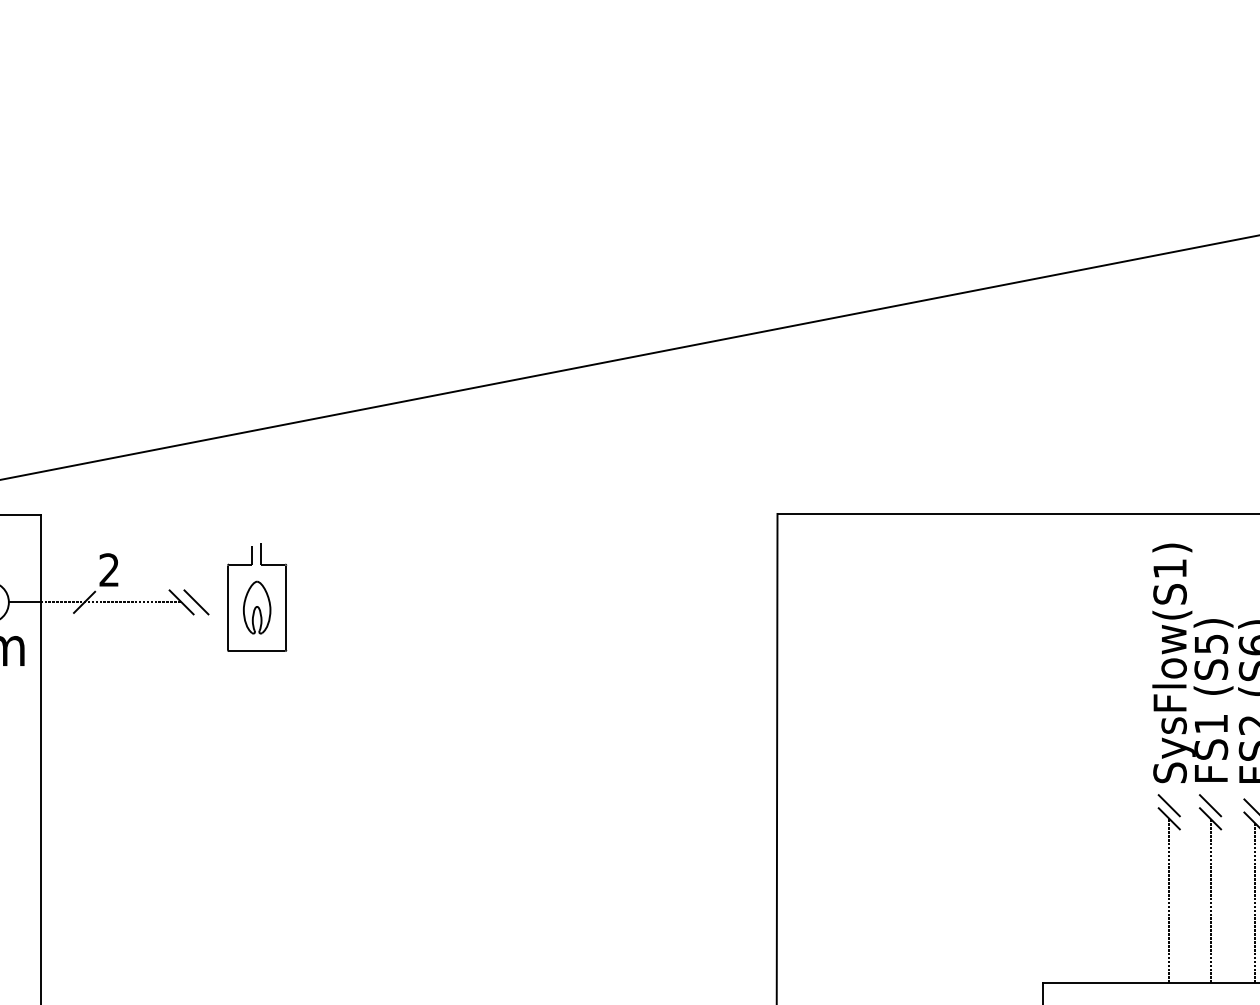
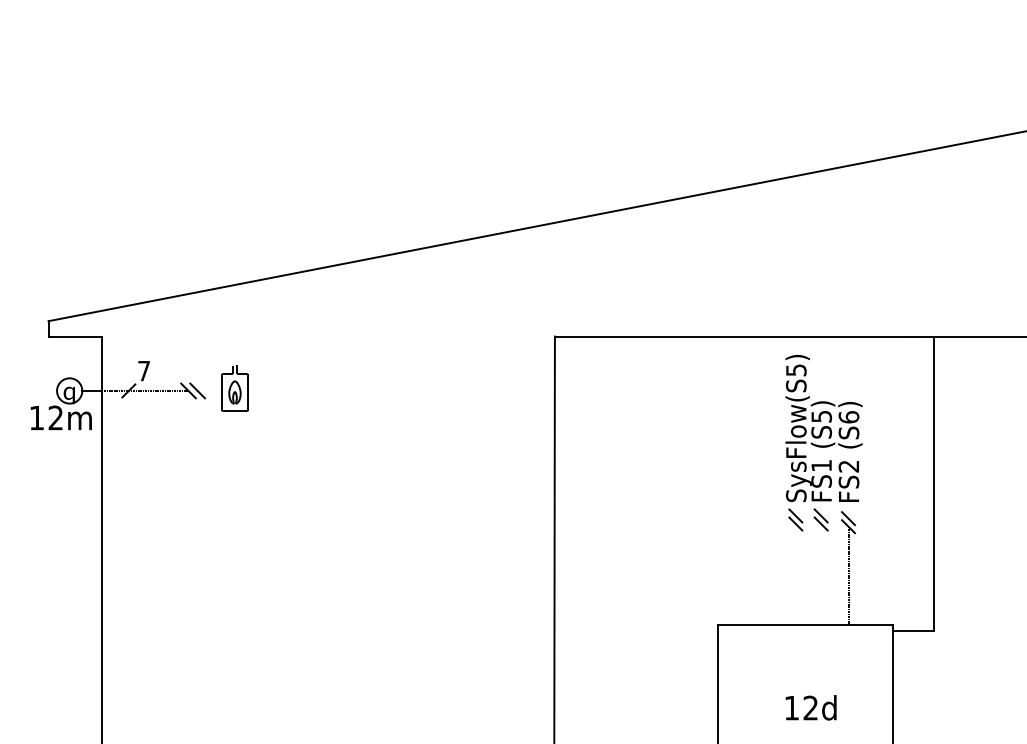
text: (108, 569) -> (143, 370), 2 -> 7
text: (1170, 569) -> (796, 370), SysFlow(S1) -> SysFlow(S5)
part: (256, 598) -> (234, 388), size x0.7
line: (1168, 900) -> (795, 574), removed
line: (1211, 900) -> (821, 574), removed

